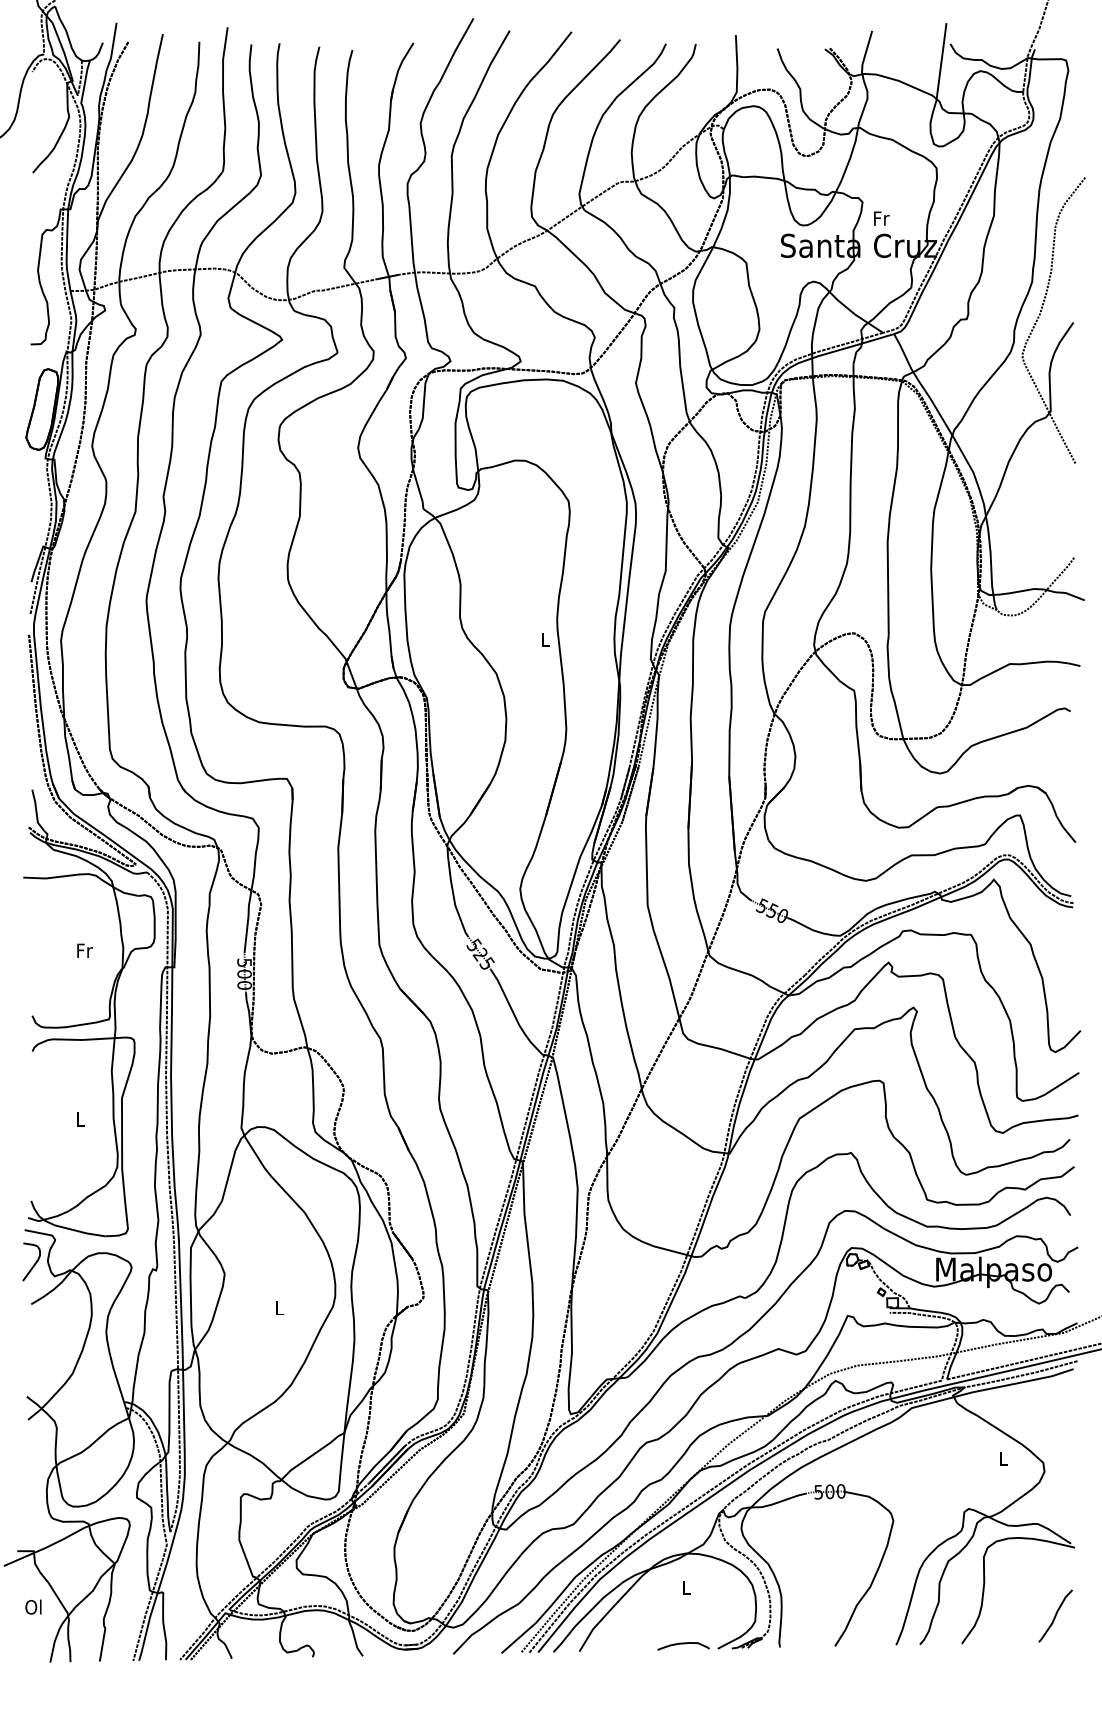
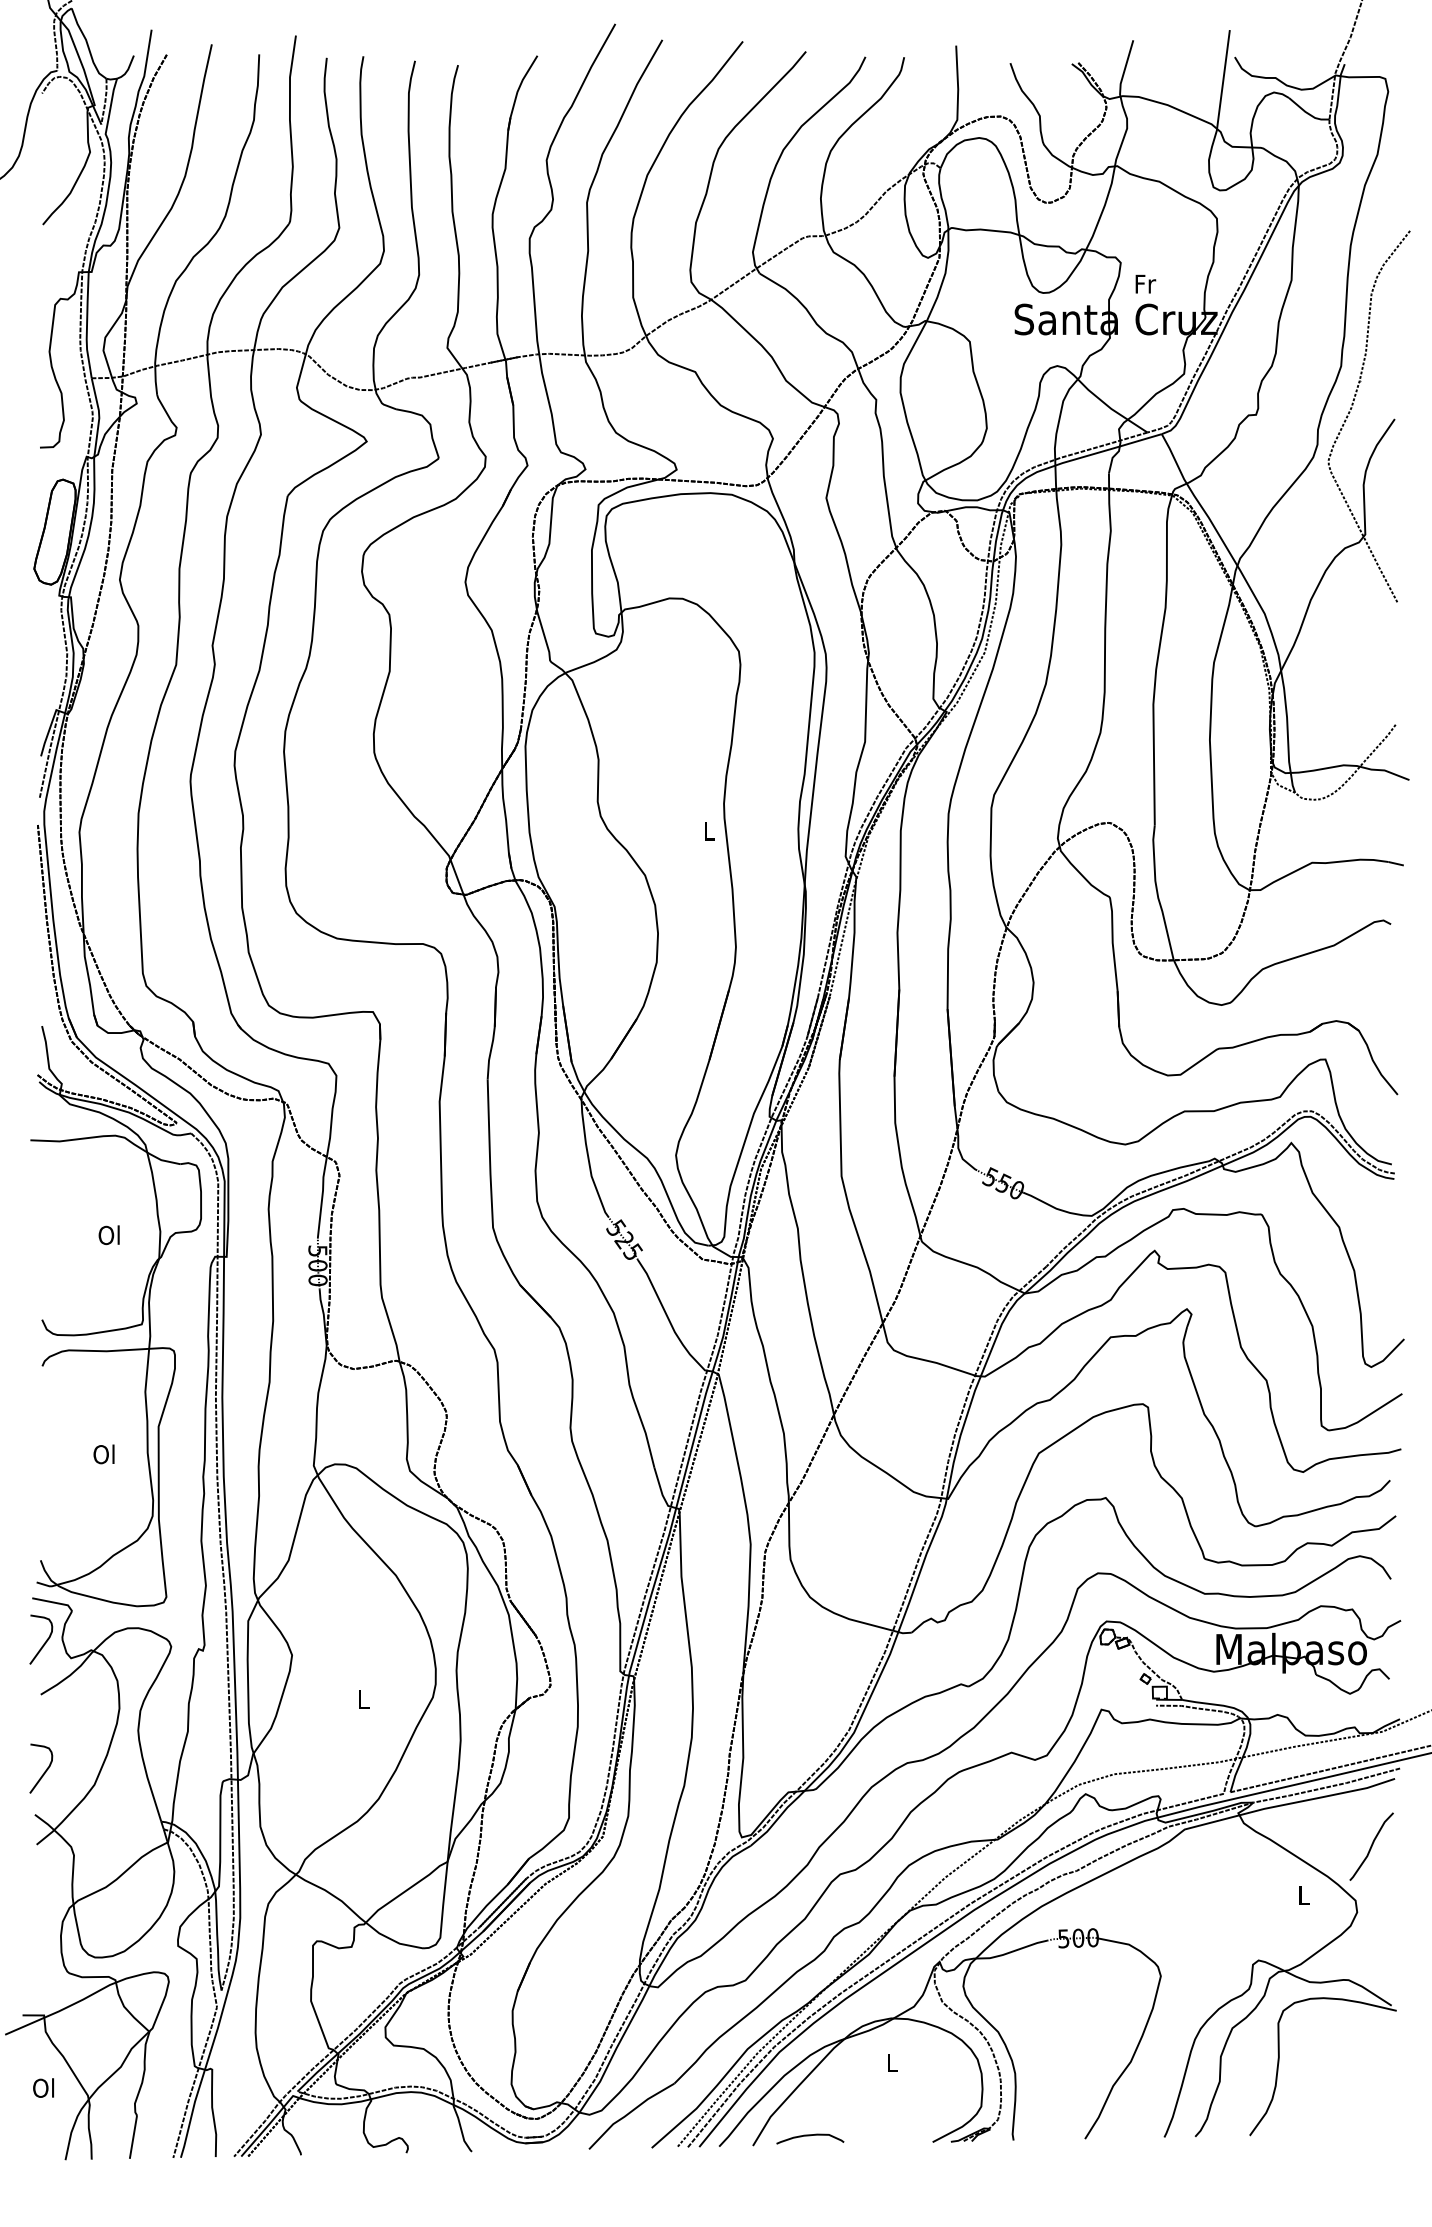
text: (84, 950) -> (109, 1235), Fr -> Ol
text: (79, 1119) -> (103, 1454), L -> Ol
curve: (34, 1363) -> (44, 1771), added
curve: (1055, 1615) -> (1371, 1846), moved
curve: (683, 1644) -> (810, 2136), moved

